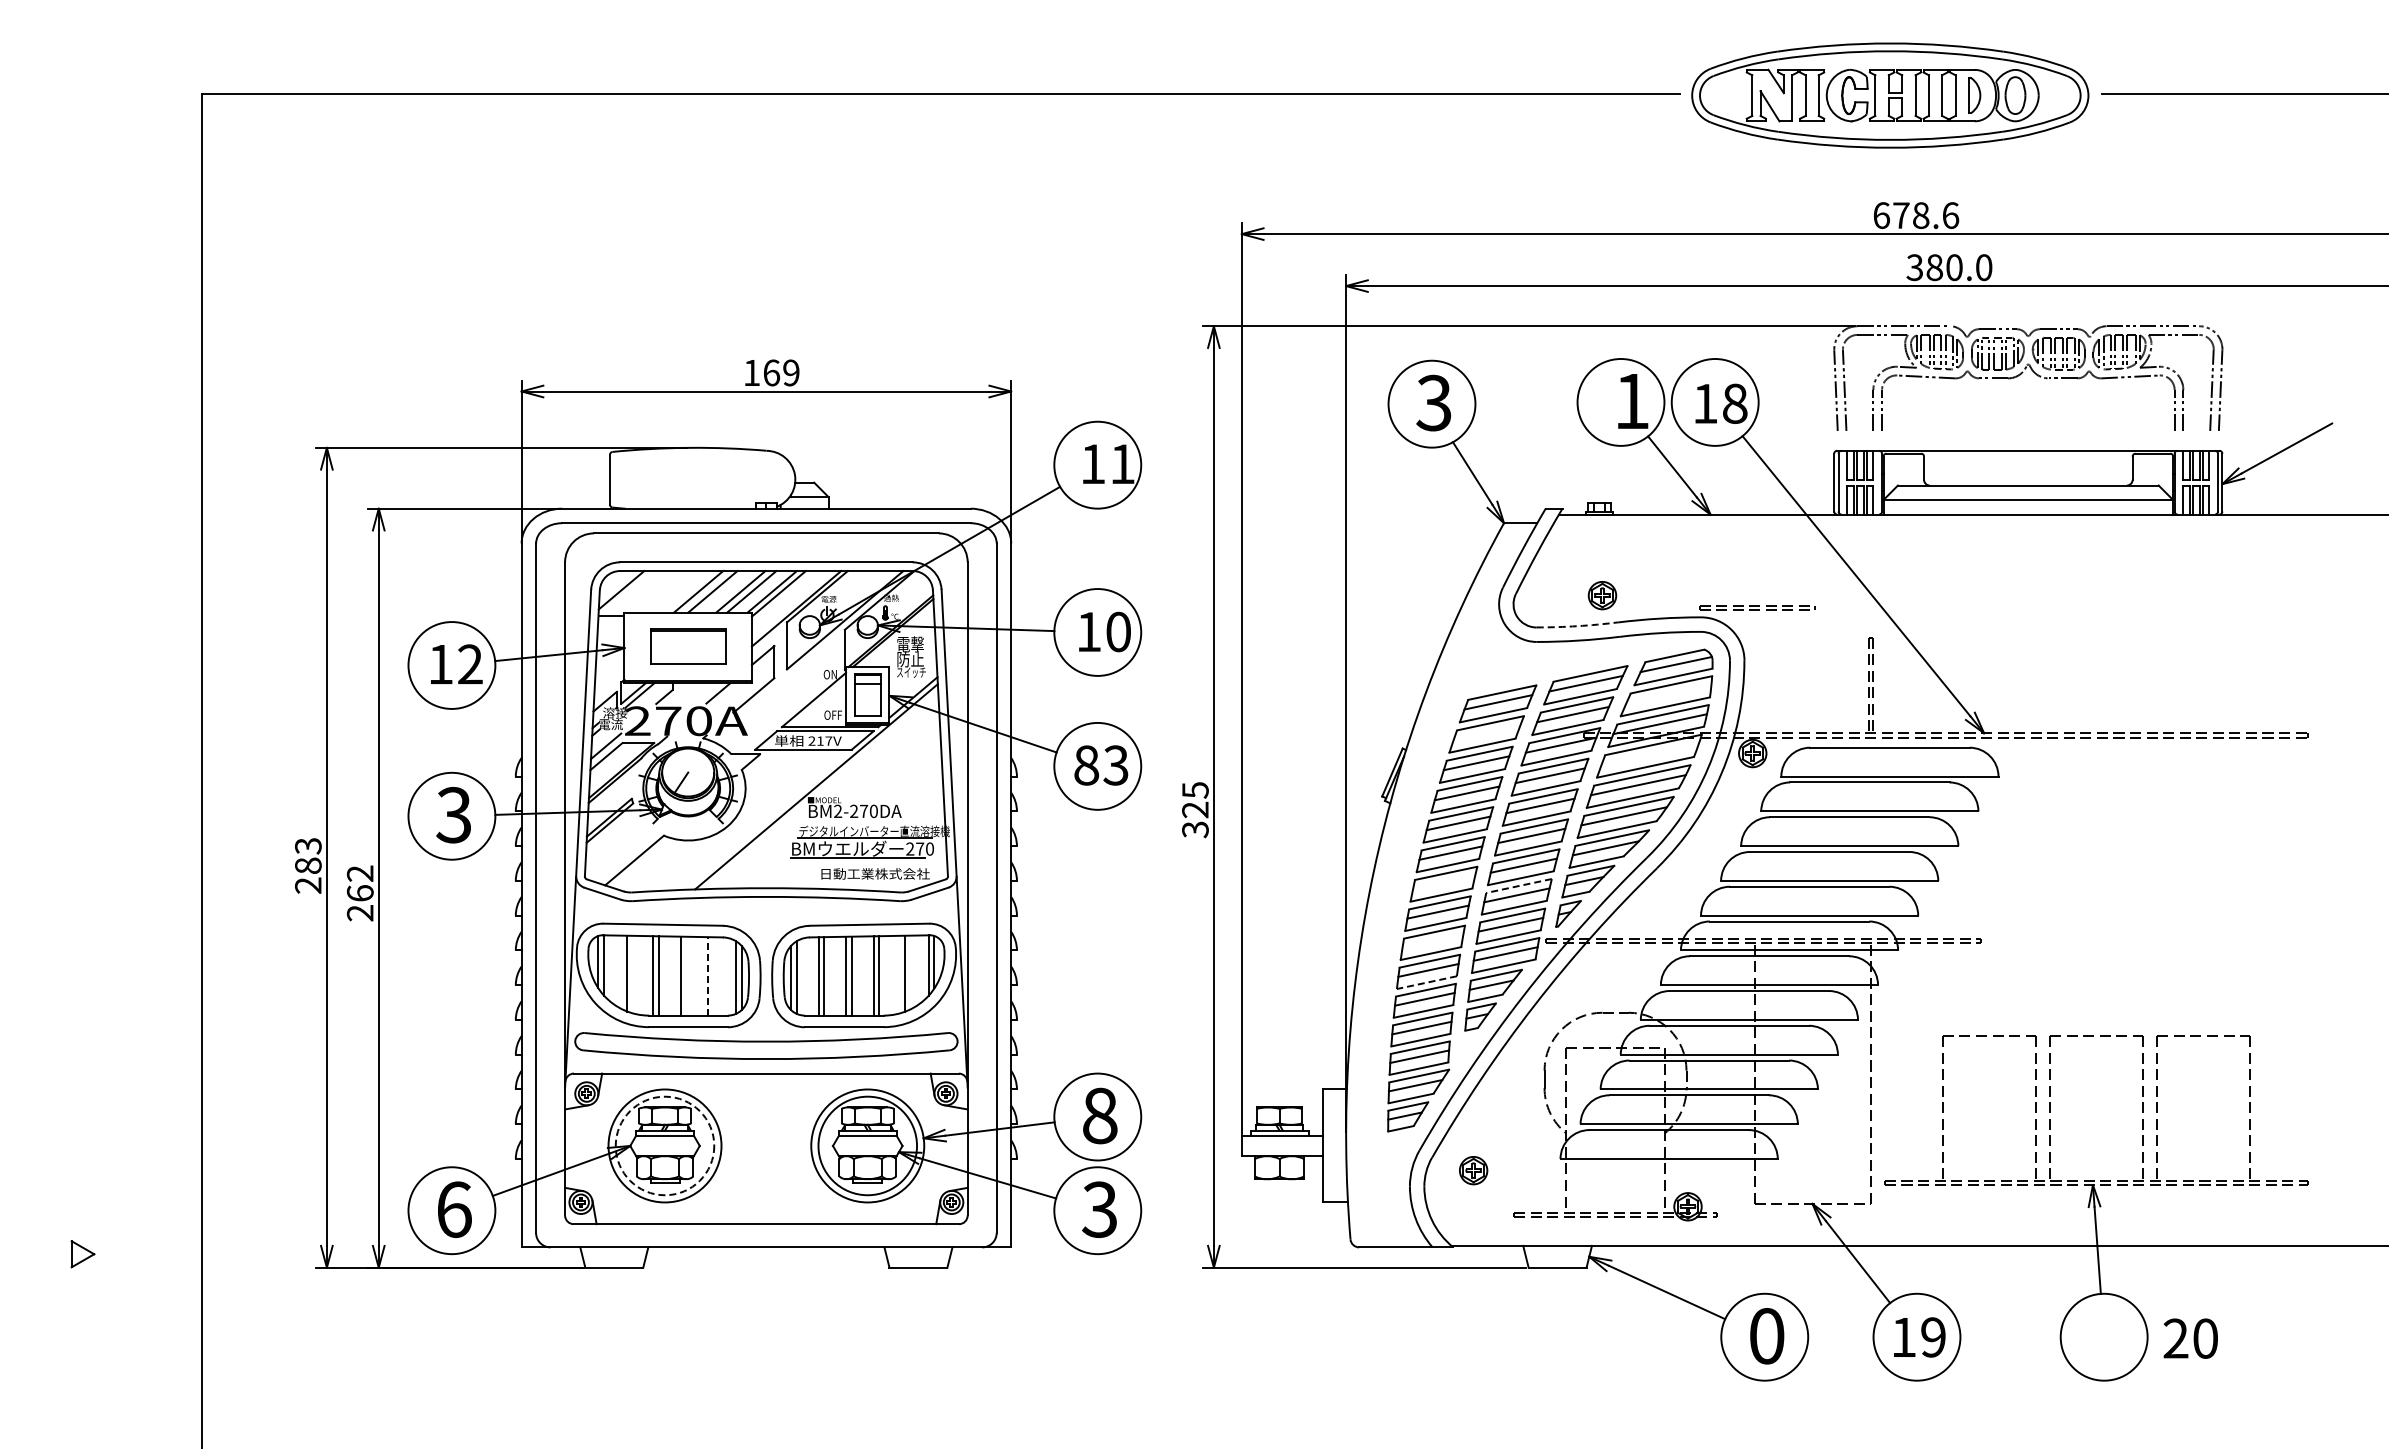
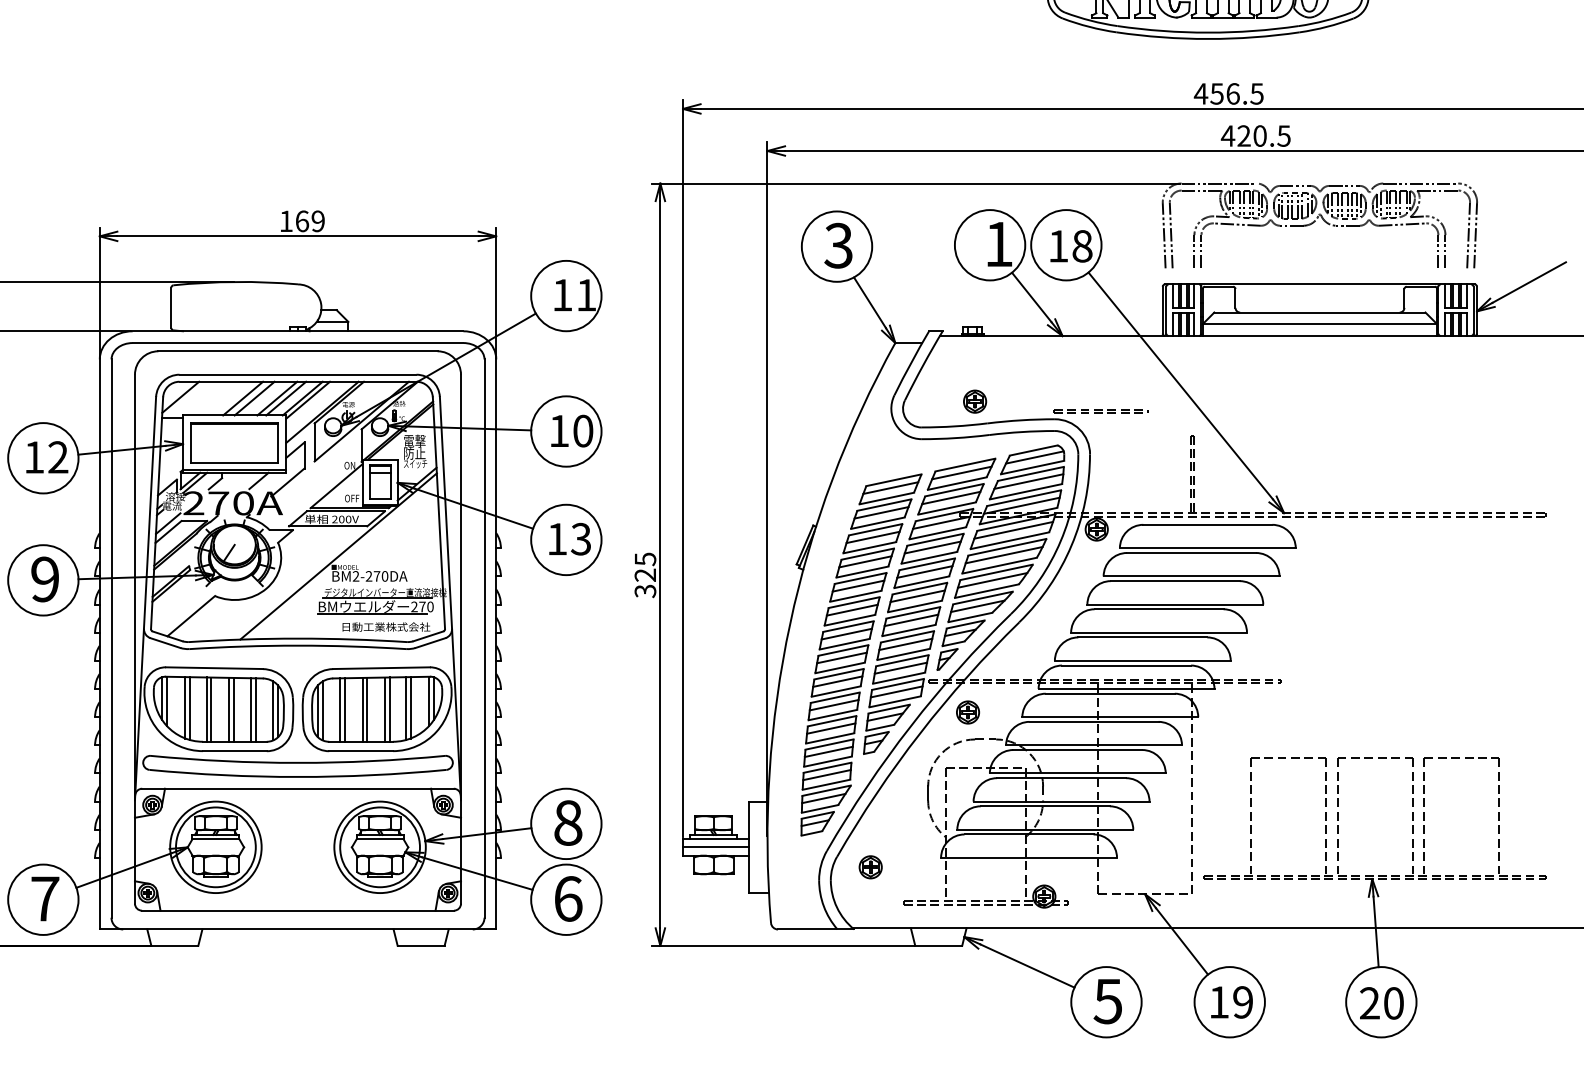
text: (1915, 215) -> (1228, 93), 678.6 -> 456.5
text: (1949, 267) -> (1256, 135), 380.0 -> 420.5
arc: (1577, 626) -> (954, 426), dashed -> solid
part: (688, 646) -> (234, 442), size x1.43
line: (1668, 694) -> (1028, 481), added
line: (1486, 732) -> (881, 512), added
text: (824, 740) -> (345, 518), 217V -> 200V
line: (1649, 754) -> (1013, 530), added
text: (1086, 765) -> (557, 539), 83 -> 13
text: (453, 815) -> (44, 579), 3 -> 9
line: (1444, 882) -> (847, 633), added
line: (1519, 886) -> (907, 637), dashed -> solid
line: (1432, 940) -> (837, 680), added
line: (633, 974) -> (190, 708), added
line: (899, 974) -> (405, 708), added
line: (686, 975) -> (233, 709), added
line: (708, 975) -> (251, 709), dashed -> solid
line: (714, 976) -> (255, 710), added
part: (1593, 979) -> (967, 712), added
line: (1426, 982) -> (832, 714), dashed -> solid
circle: (664, 1145) -> (215, 846), dashed -> solid
line: (1282, 1145) -> (715, 846), added
text: (454, 1209) -> (45, 898), 6 -> 7
text: (1099, 1209) -> (567, 898), 3 -> 6
text: (1766, 1336) -> (1107, 1001), 0 -> 5
text: (2190, 1338) -> (1381, 1003), moved

